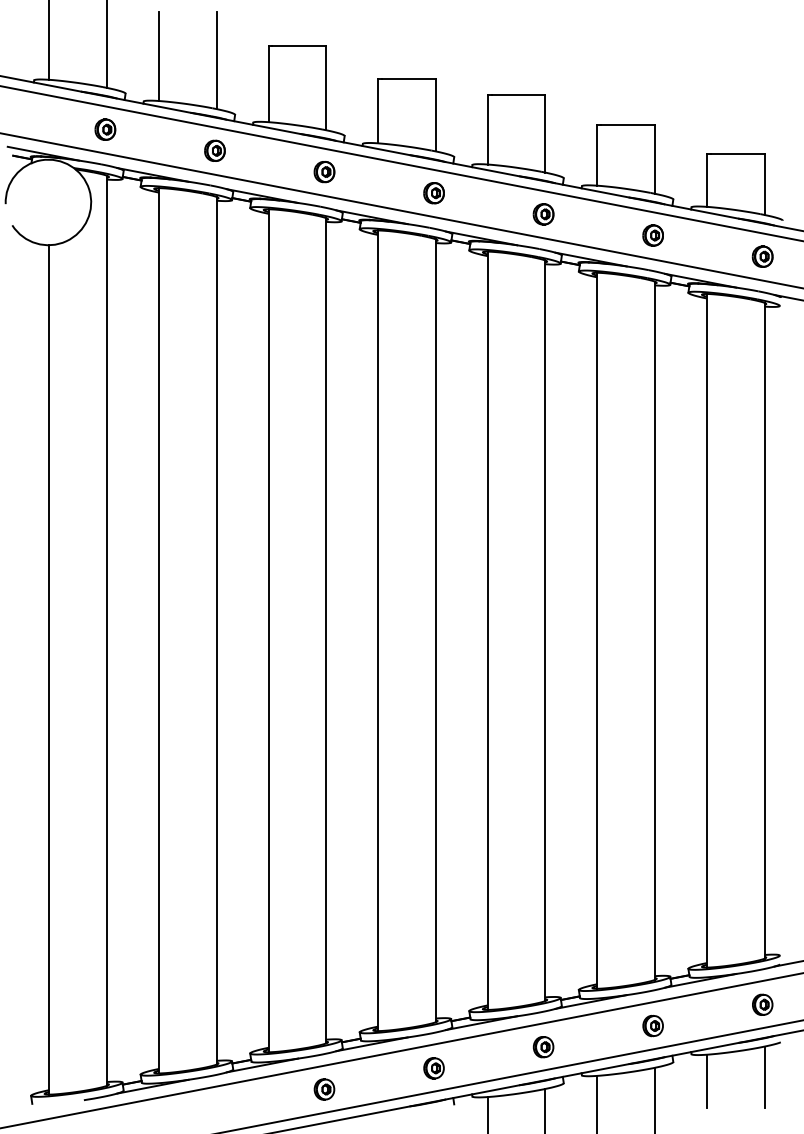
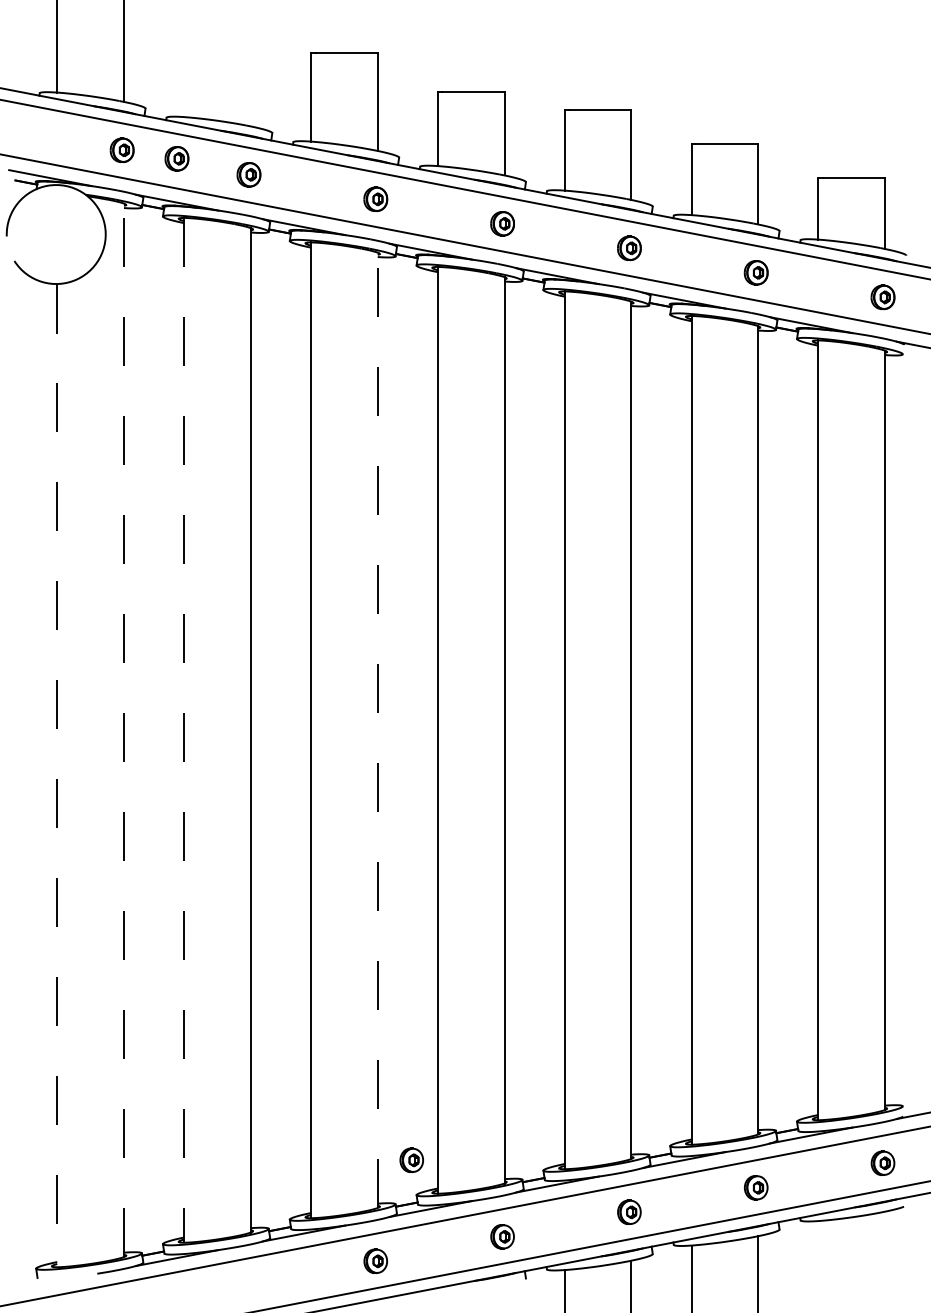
line: (159, 56) -> (184, 65), removed
line: (216, 59) -> (250, 69), removed
part: (152, 136) -> (176, 158), added
line: (107, 630) -> (124, 730), solid -> dashed
line: (159, 630) -> (184, 730), solid -> dashed
line: (325, 630) -> (377, 730), solid -> dashed
line: (49, 669) -> (57, 775), solid -> dashed
part: (355, 1001) -> (411, 1159), added
line: (764, 1076) -> (885, 1246), removed
line: (706, 1081) -> (818, 1251), removed

